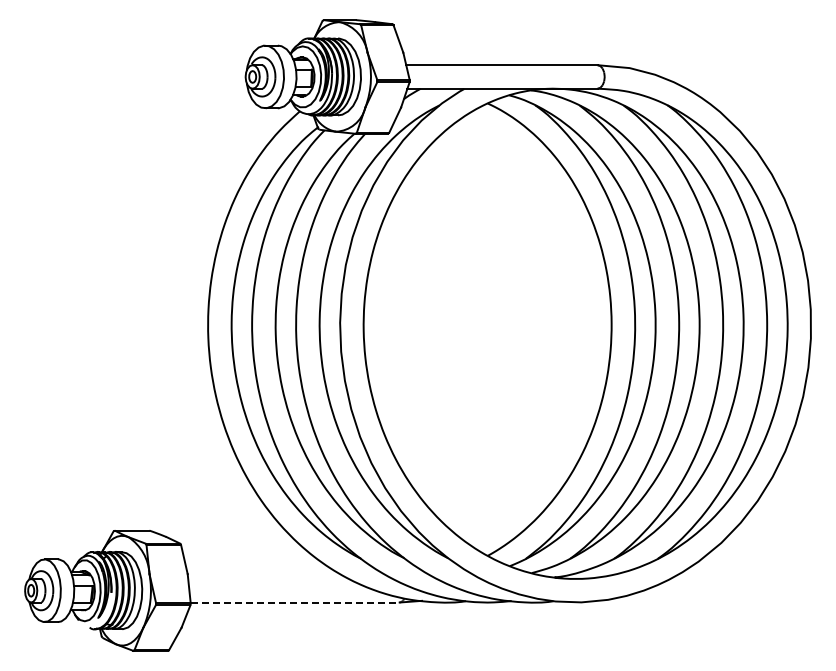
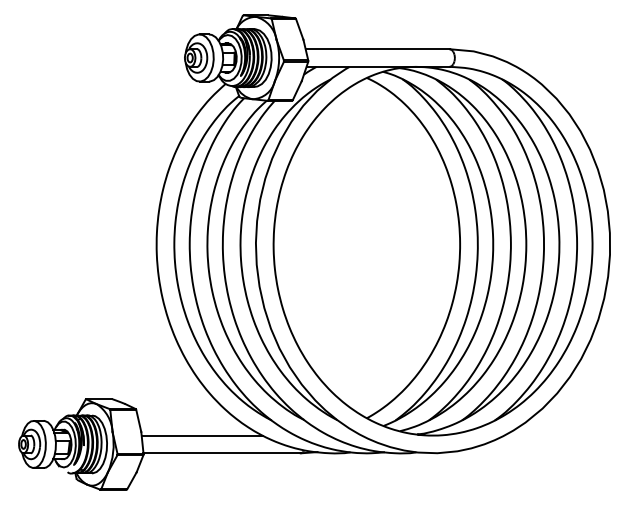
line: (268, 578) -> (202, 435), added
line: (295, 602) -> (222, 453), dashed -> solid

